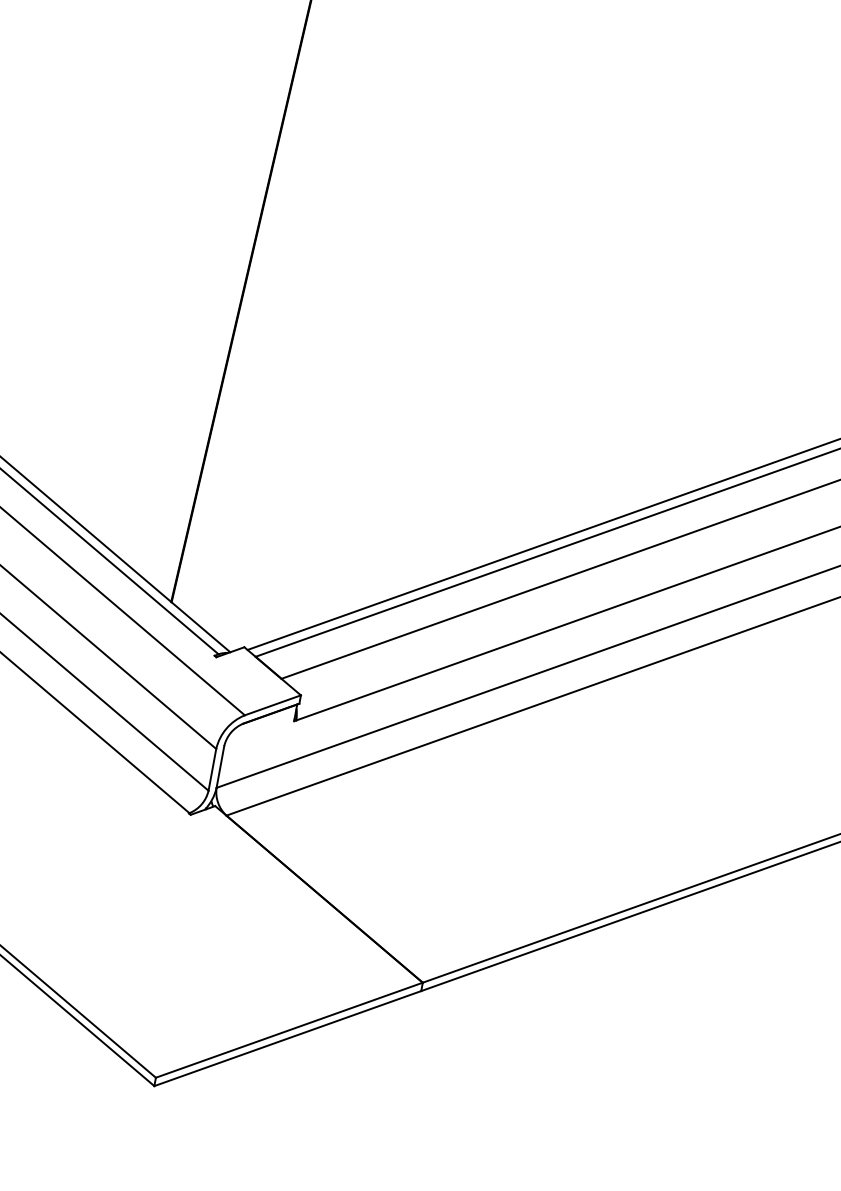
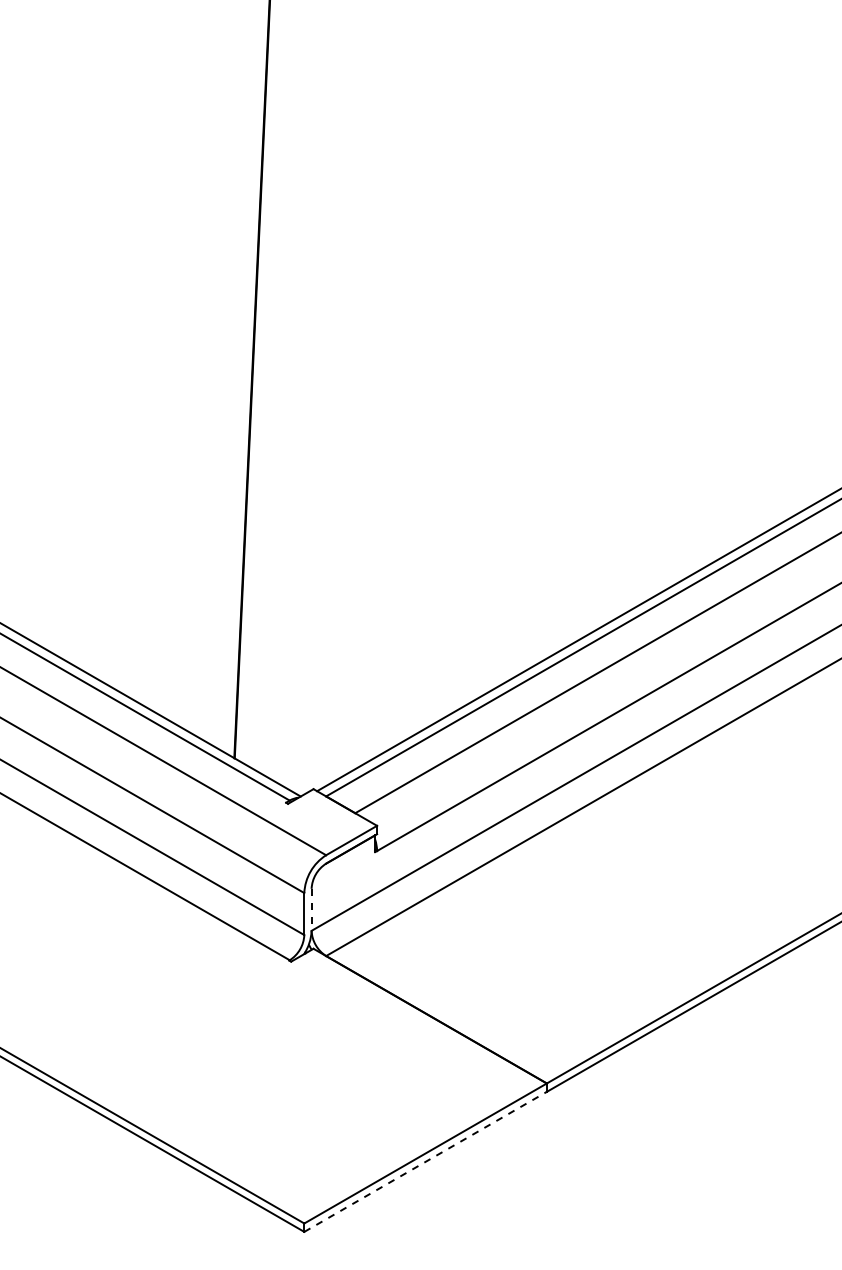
line: (220, 767) -> (311, 910), solid -> dashed
line: (288, 1038) -> (426, 1161), solid -> dashed

